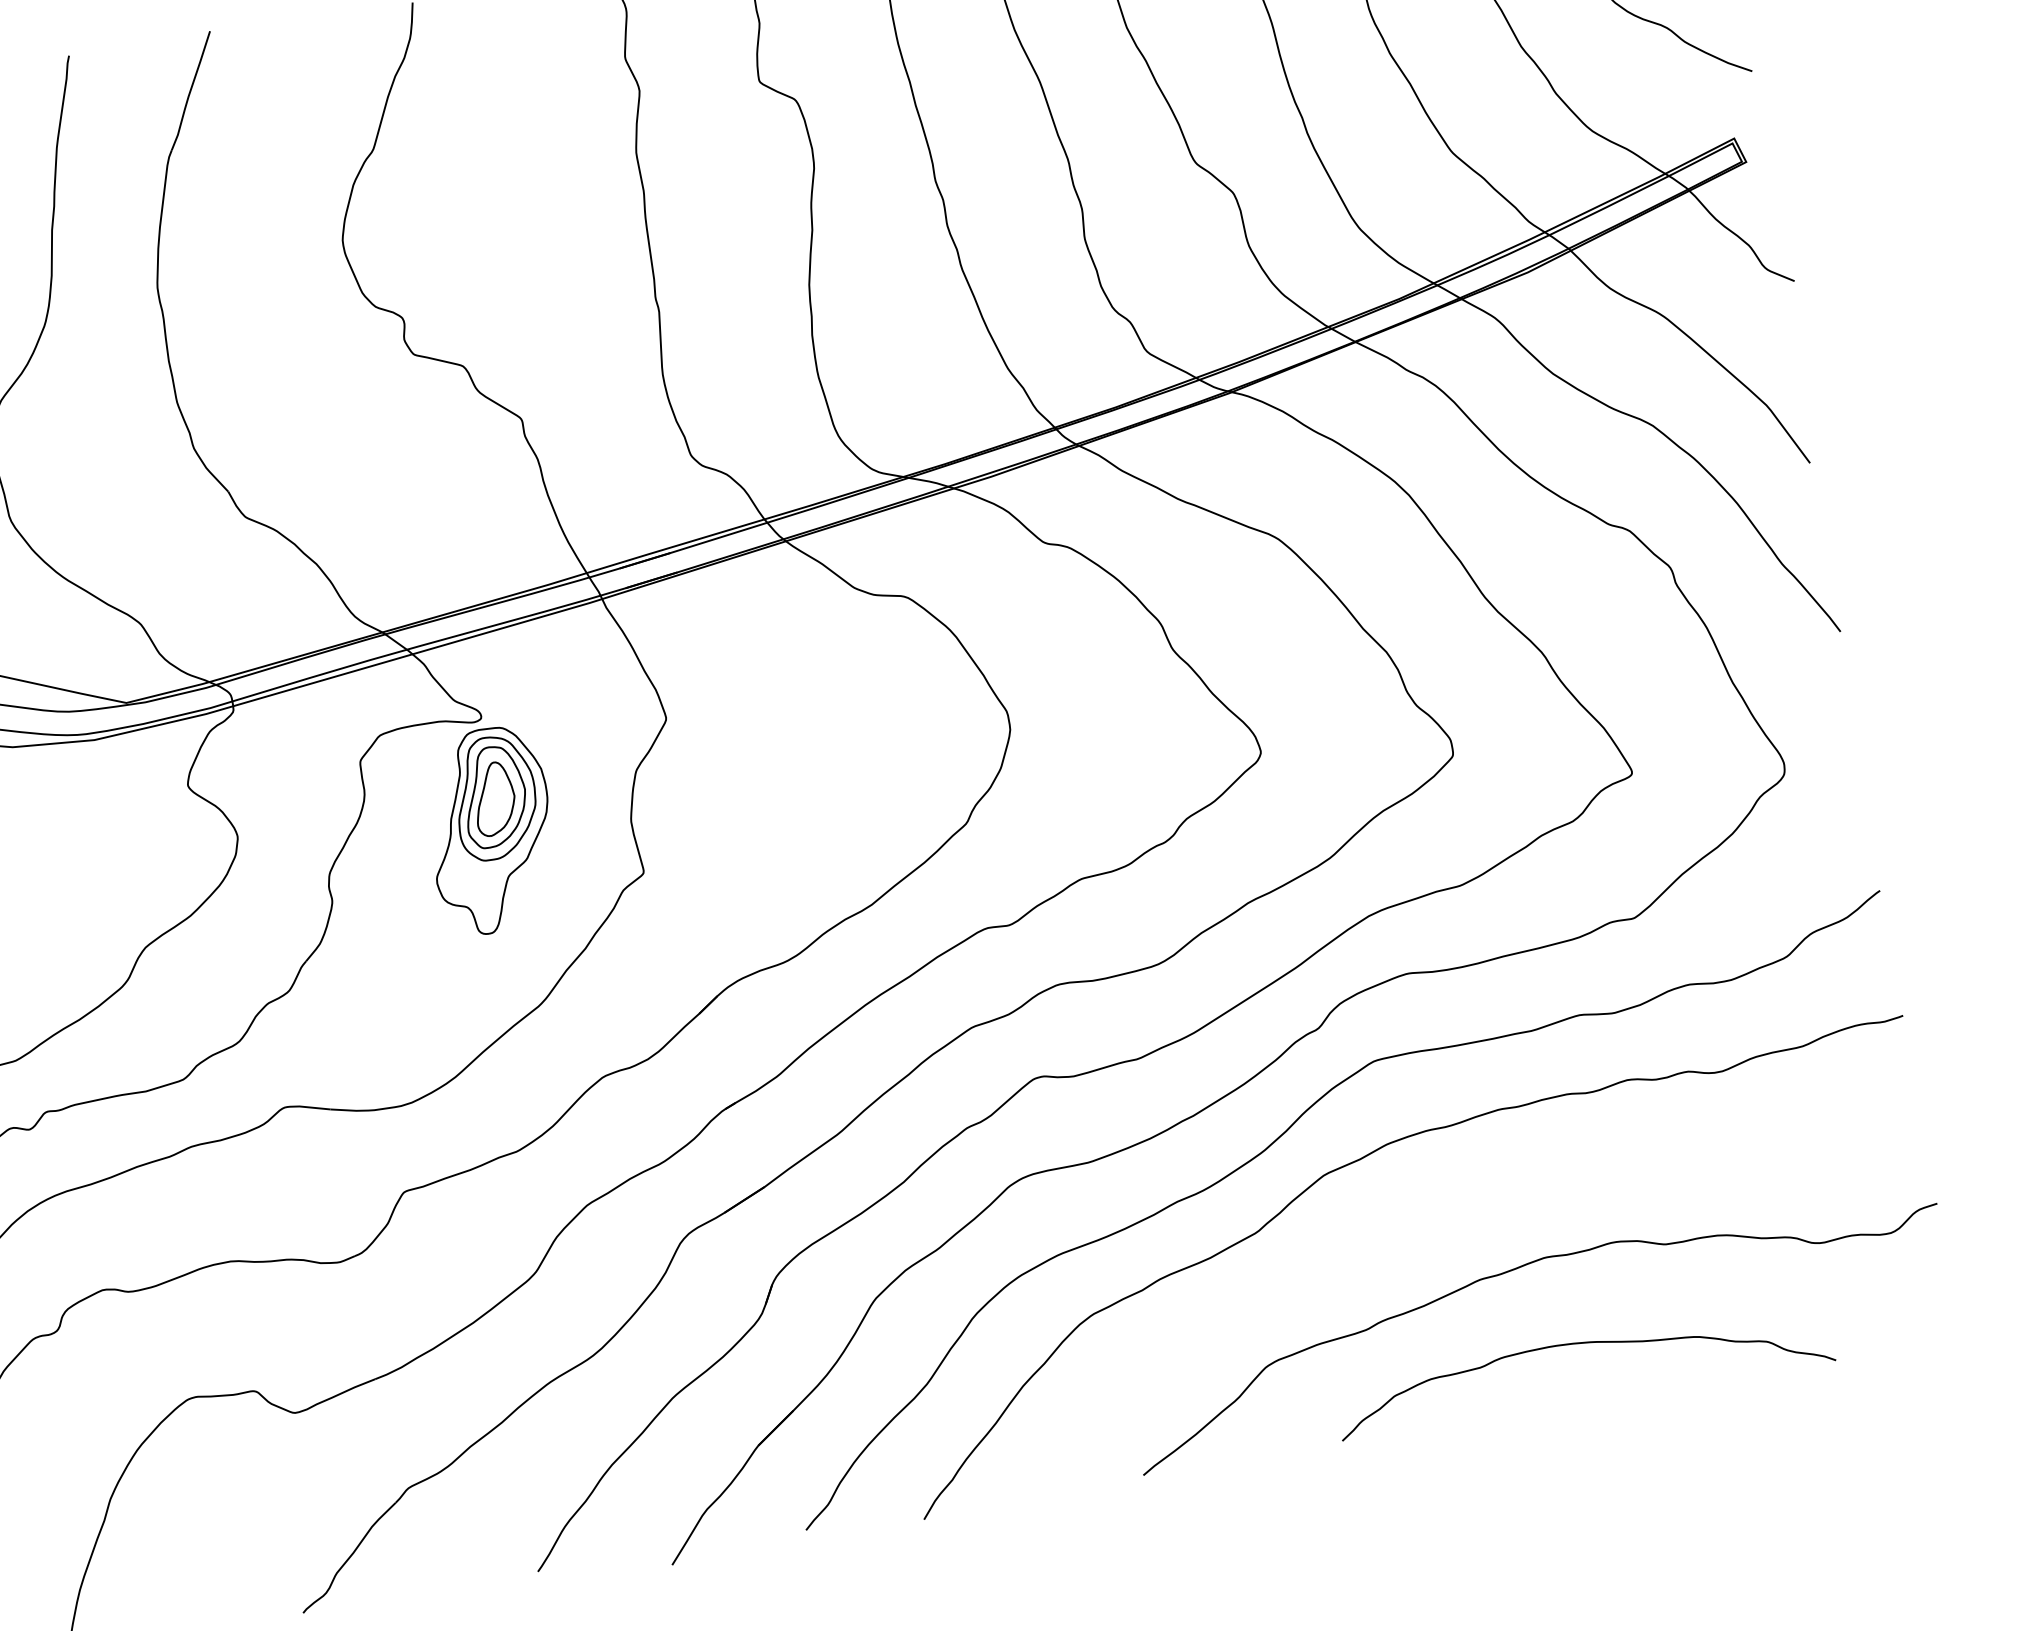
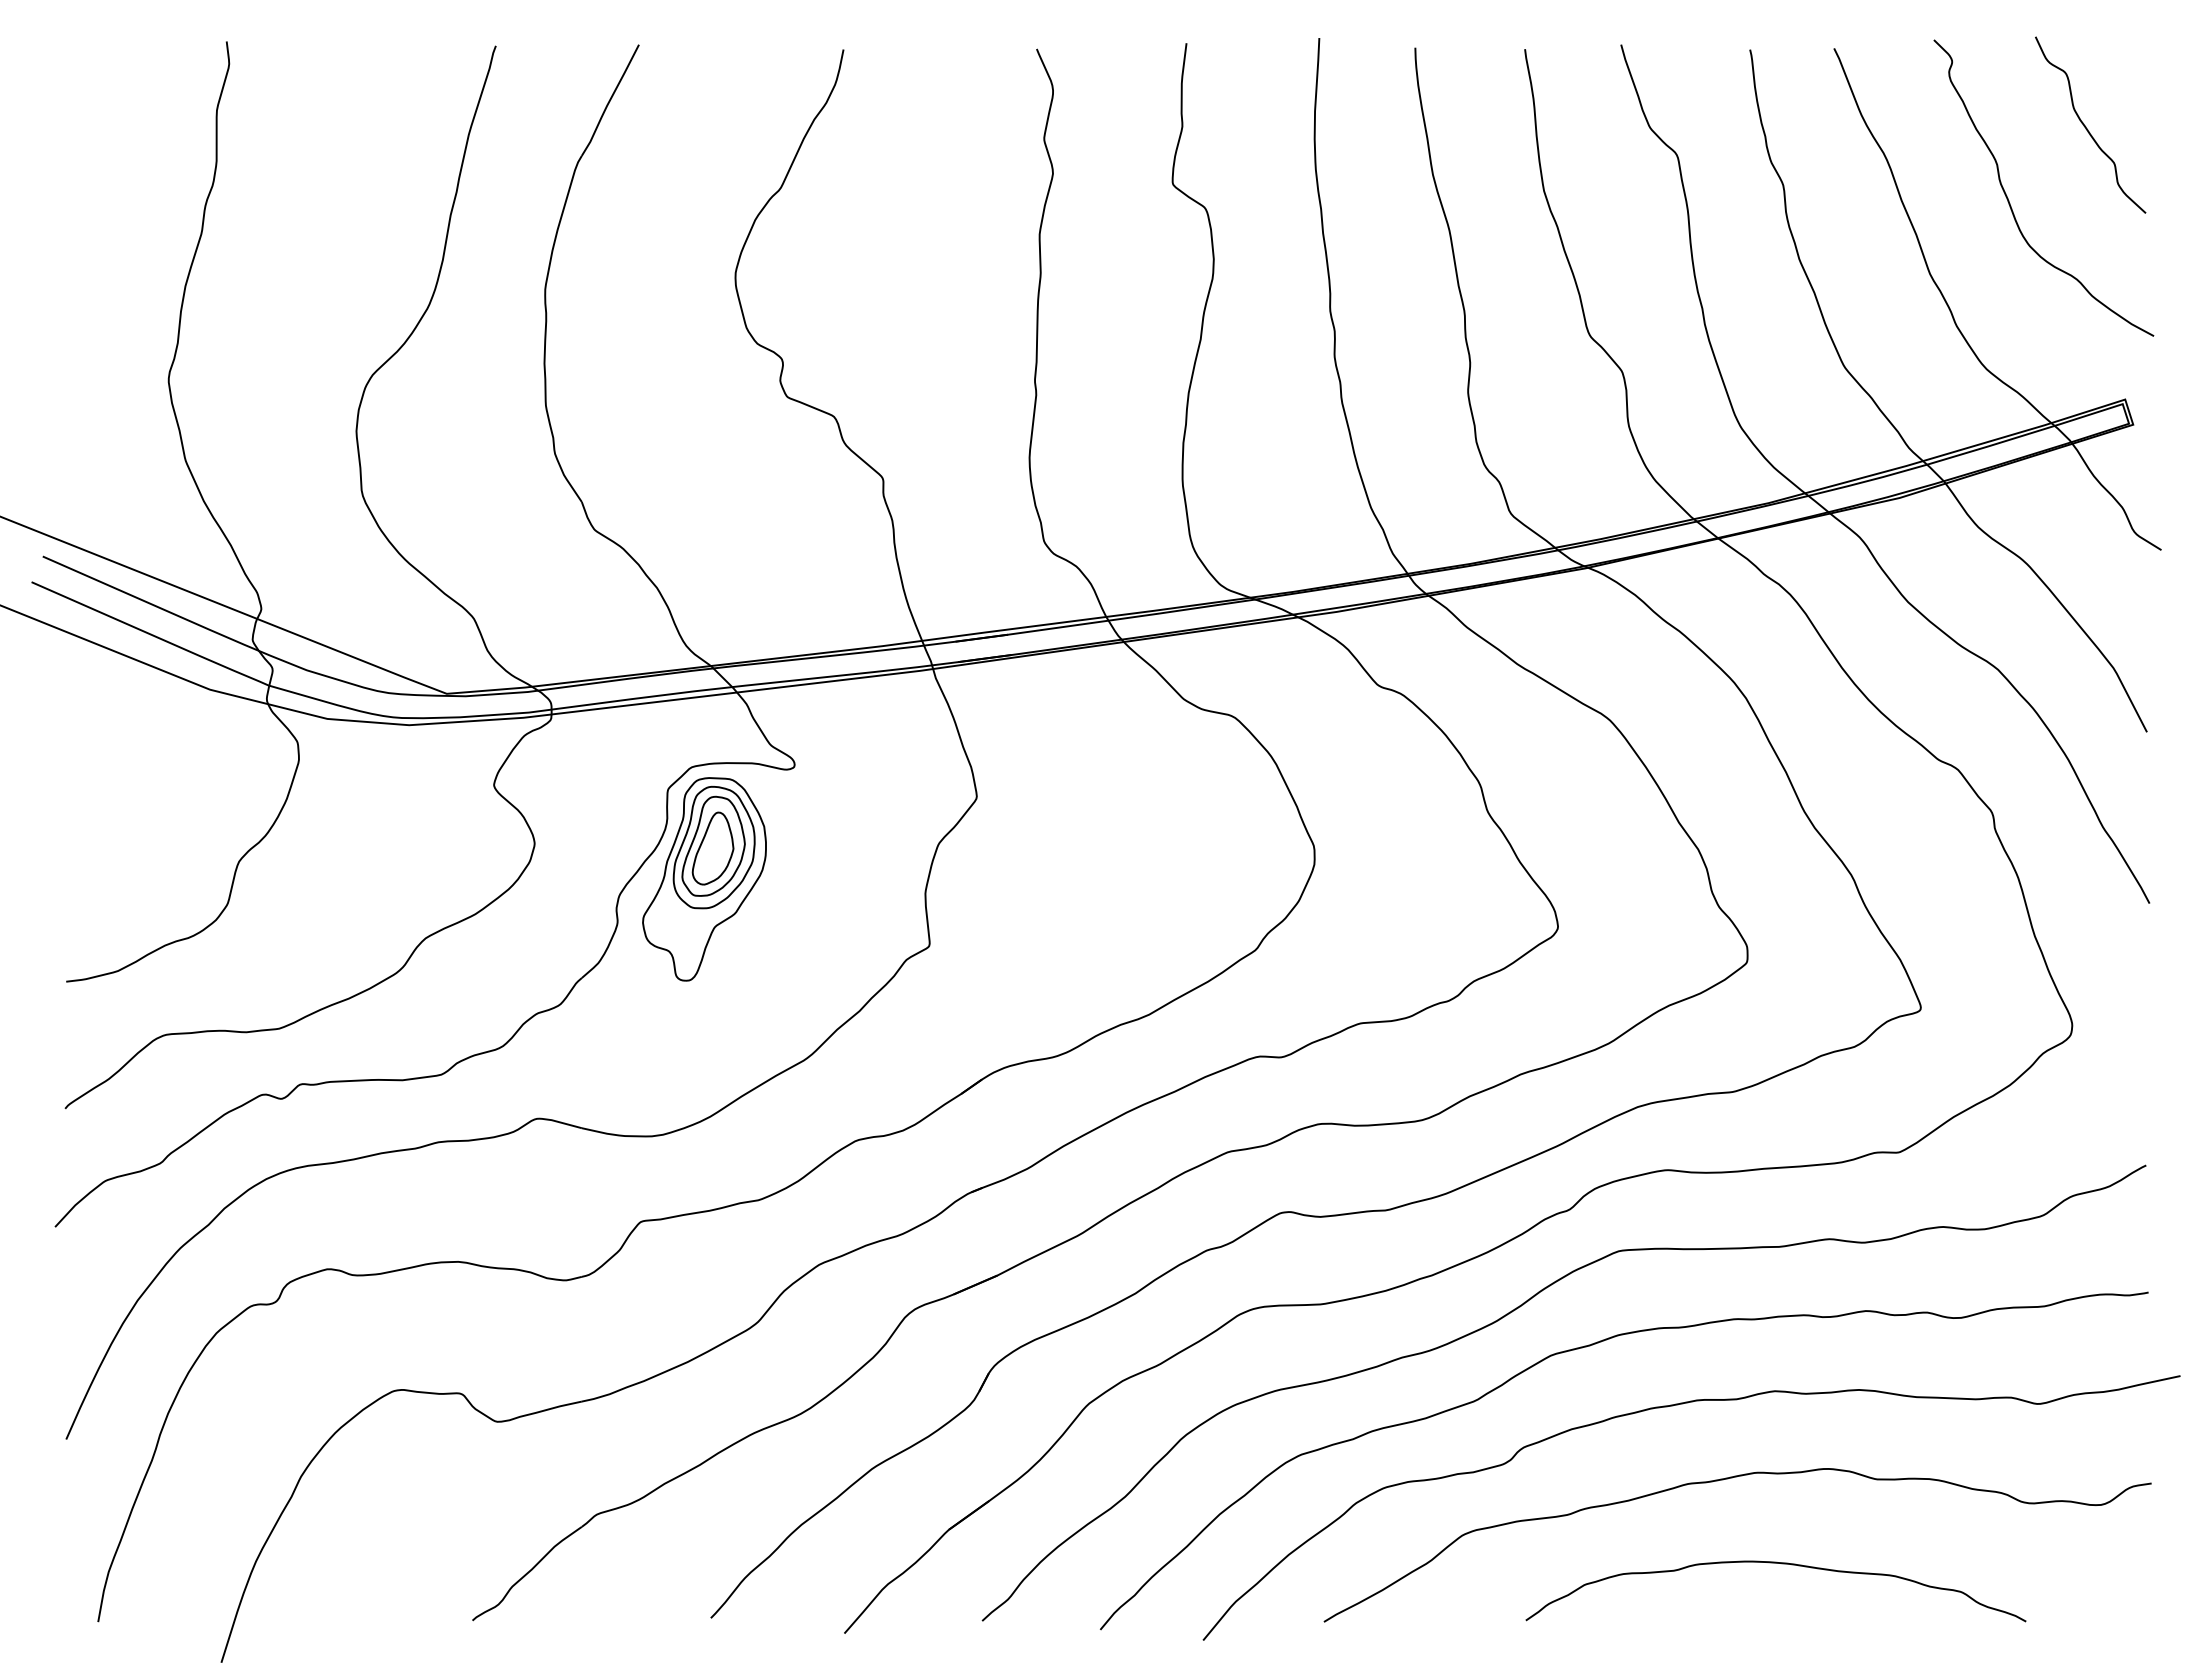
part: (490, 830) -> (704, 879), moved
curve: (1453, 1205) -> (1673, 1406), added

